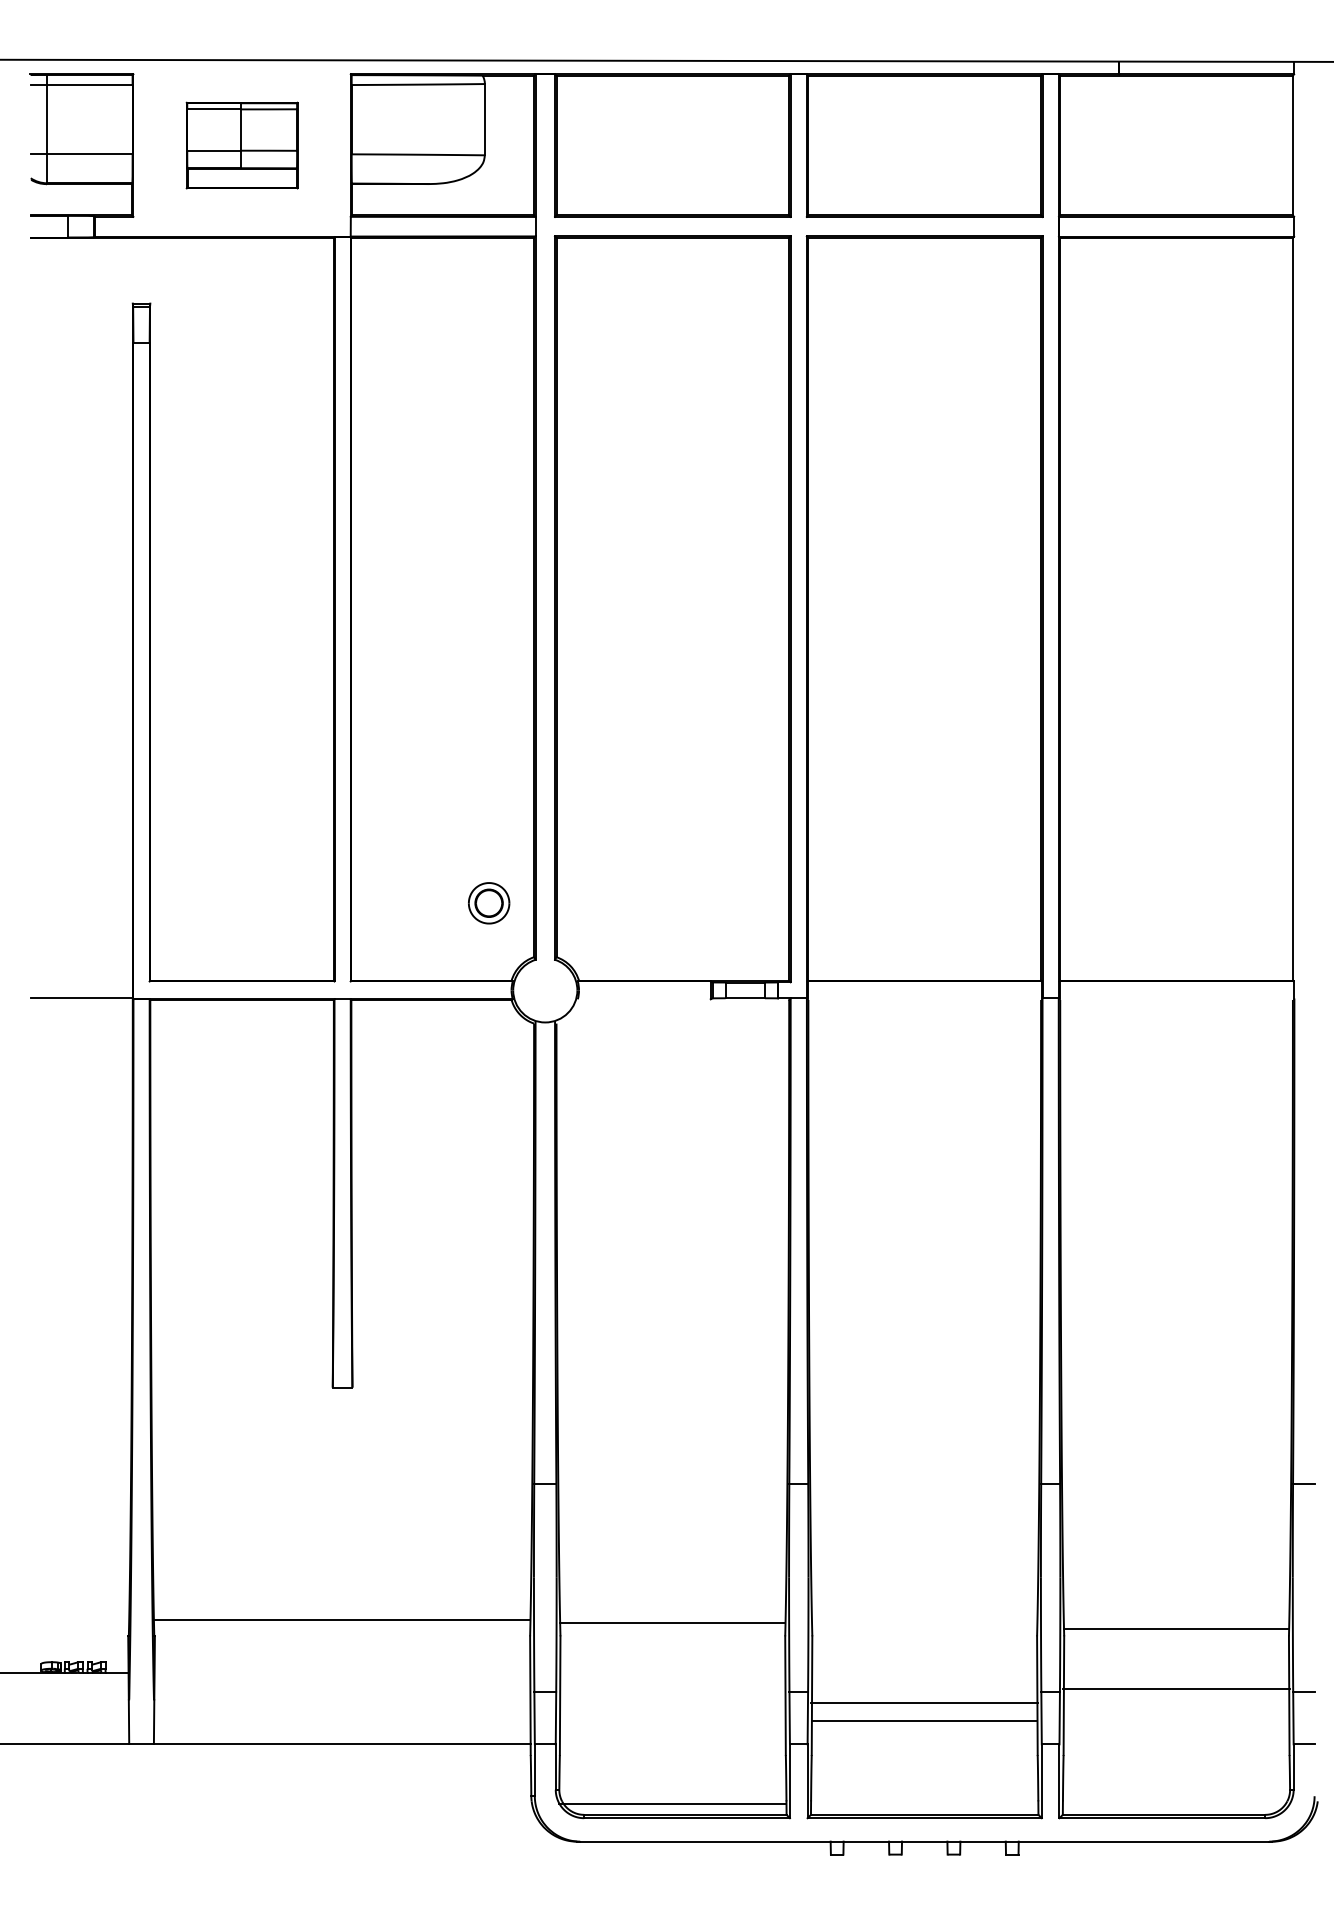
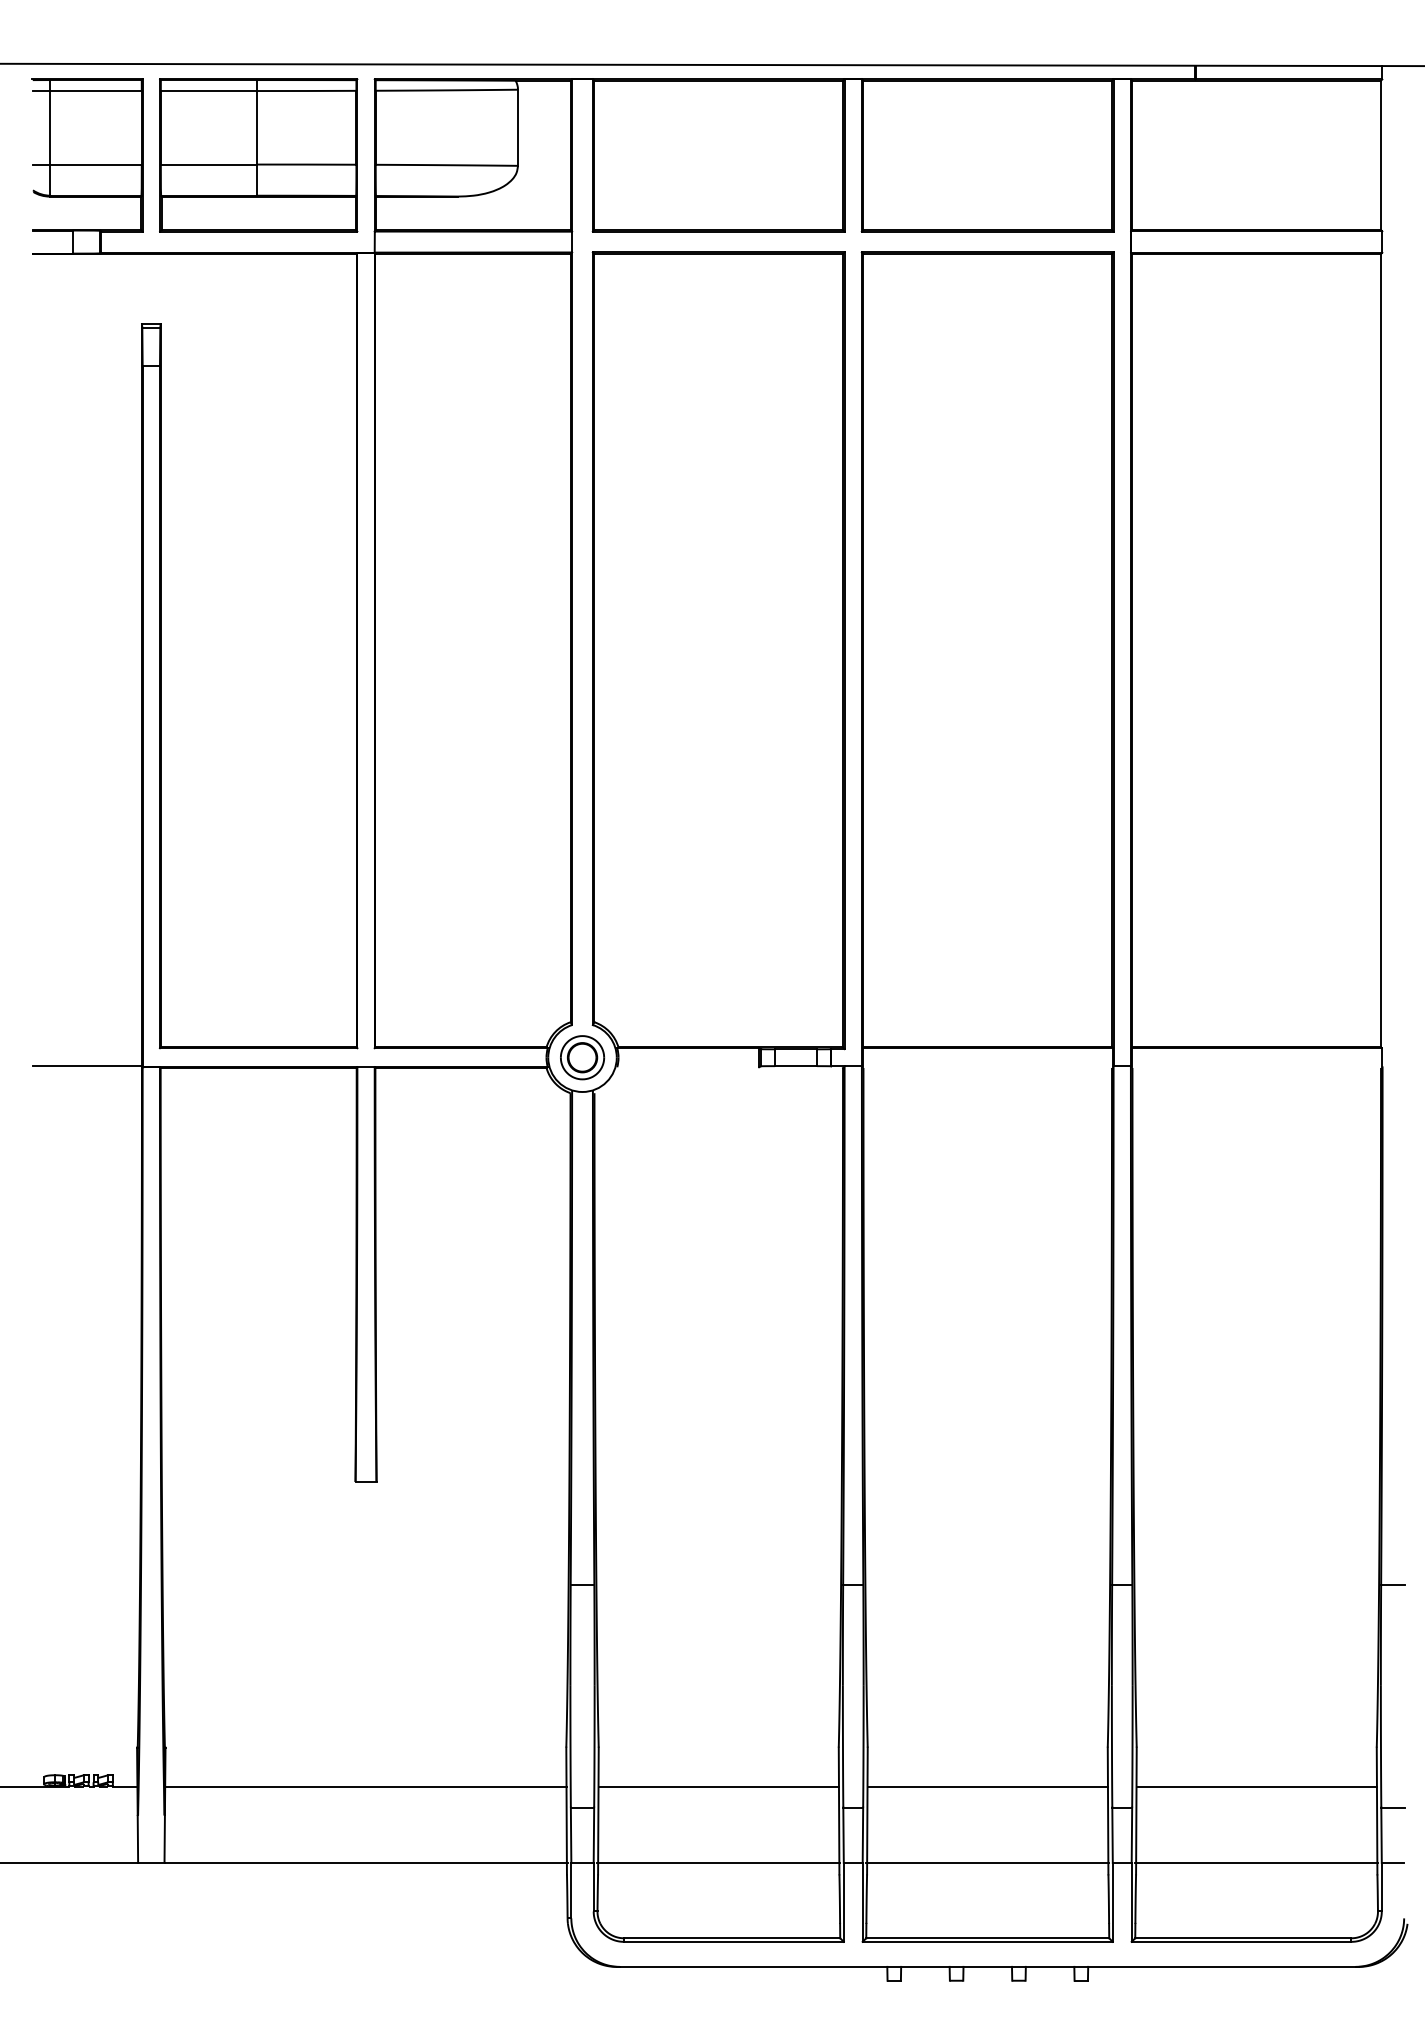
part: (241, 145) -> (258, 155), size x1.67
part: (489, 903) -> (582, 1057), moved
line: (342, 1619) -> (365, 1786), moved
line: (672, 1623) -> (718, 1786), moved
line: (1176, 1628) -> (1256, 1786), moved
line: (1176, 1688) -> (1256, 1862), moved
line: (924, 1702) -> (987, 1862), moved
line: (924, 1720) -> (987, 1786), moved
line: (672, 1803) -> (718, 1862), moved

